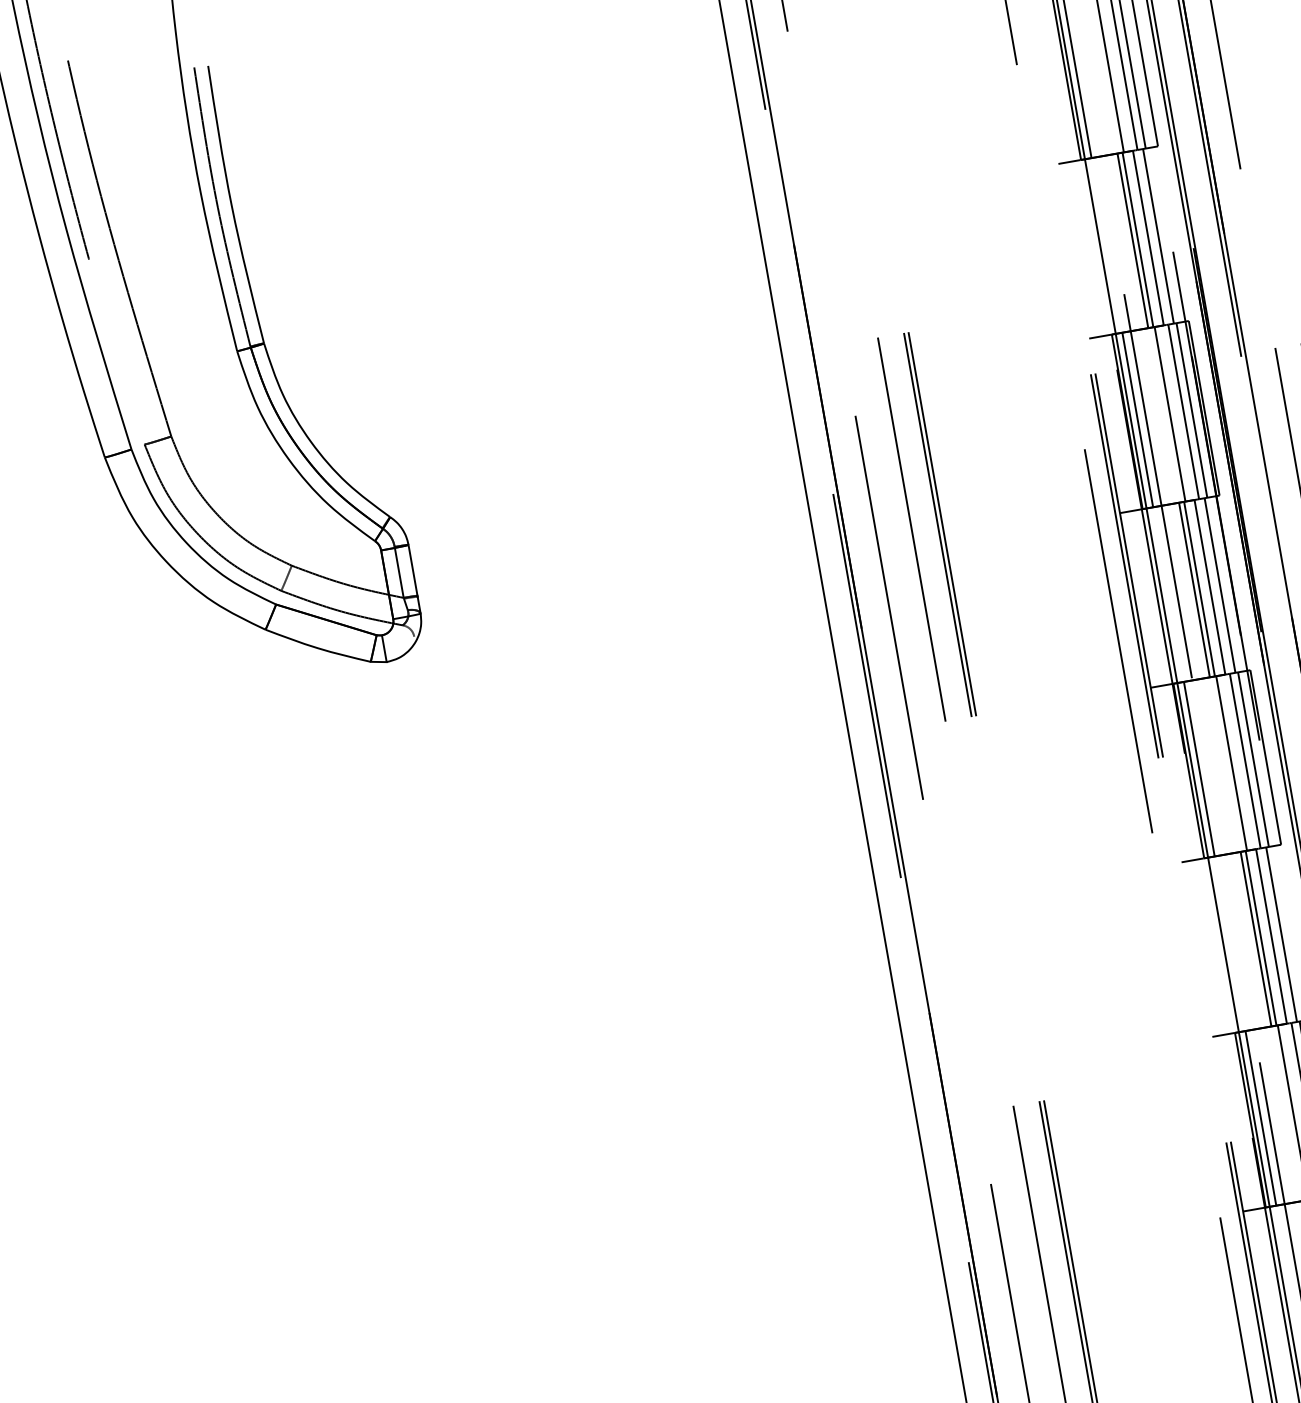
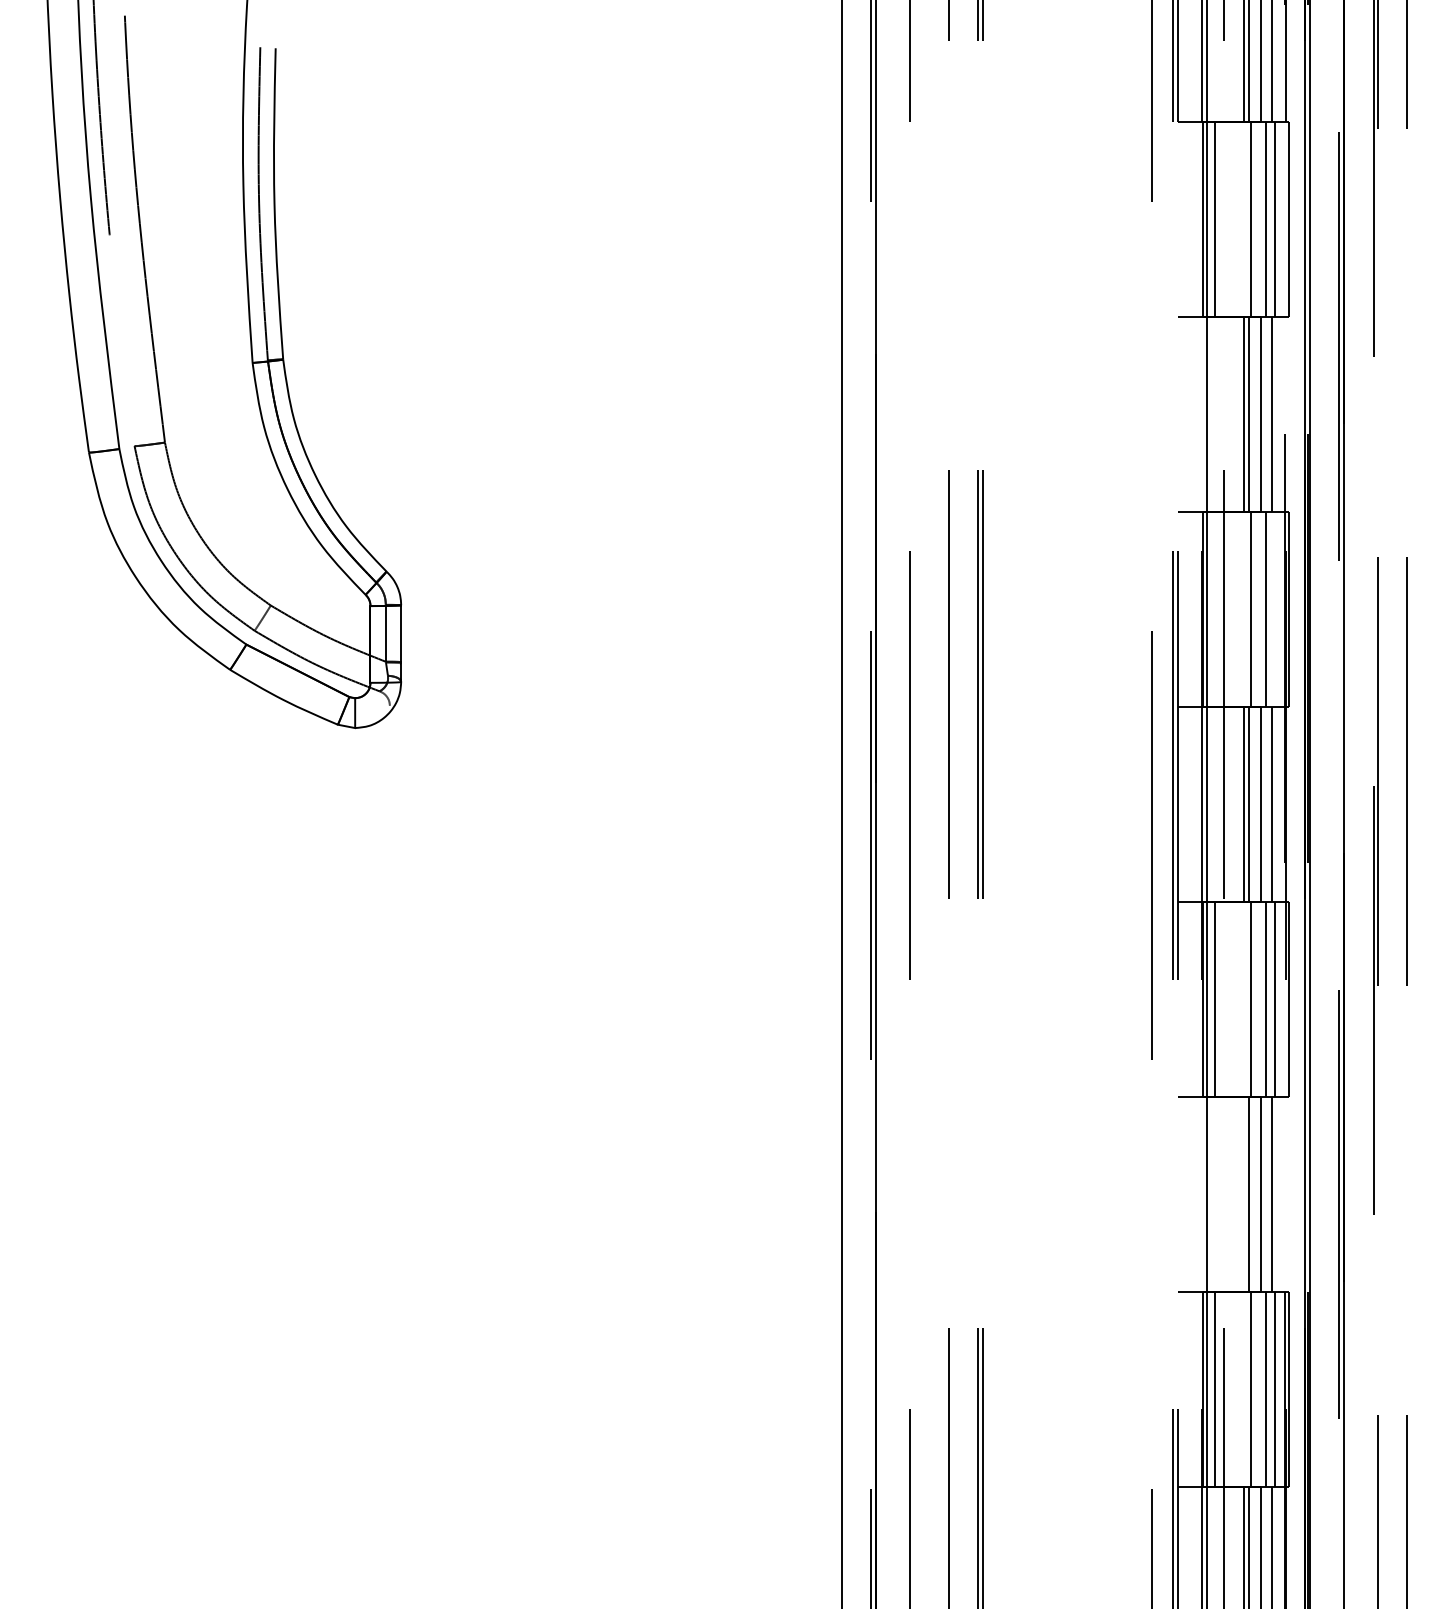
line: (1191, 409) -> (1275, 608), removed
line: (1137, 419) -> (1214, 608), removed
line: (1255, 938) -> (1243, 1193), removed

